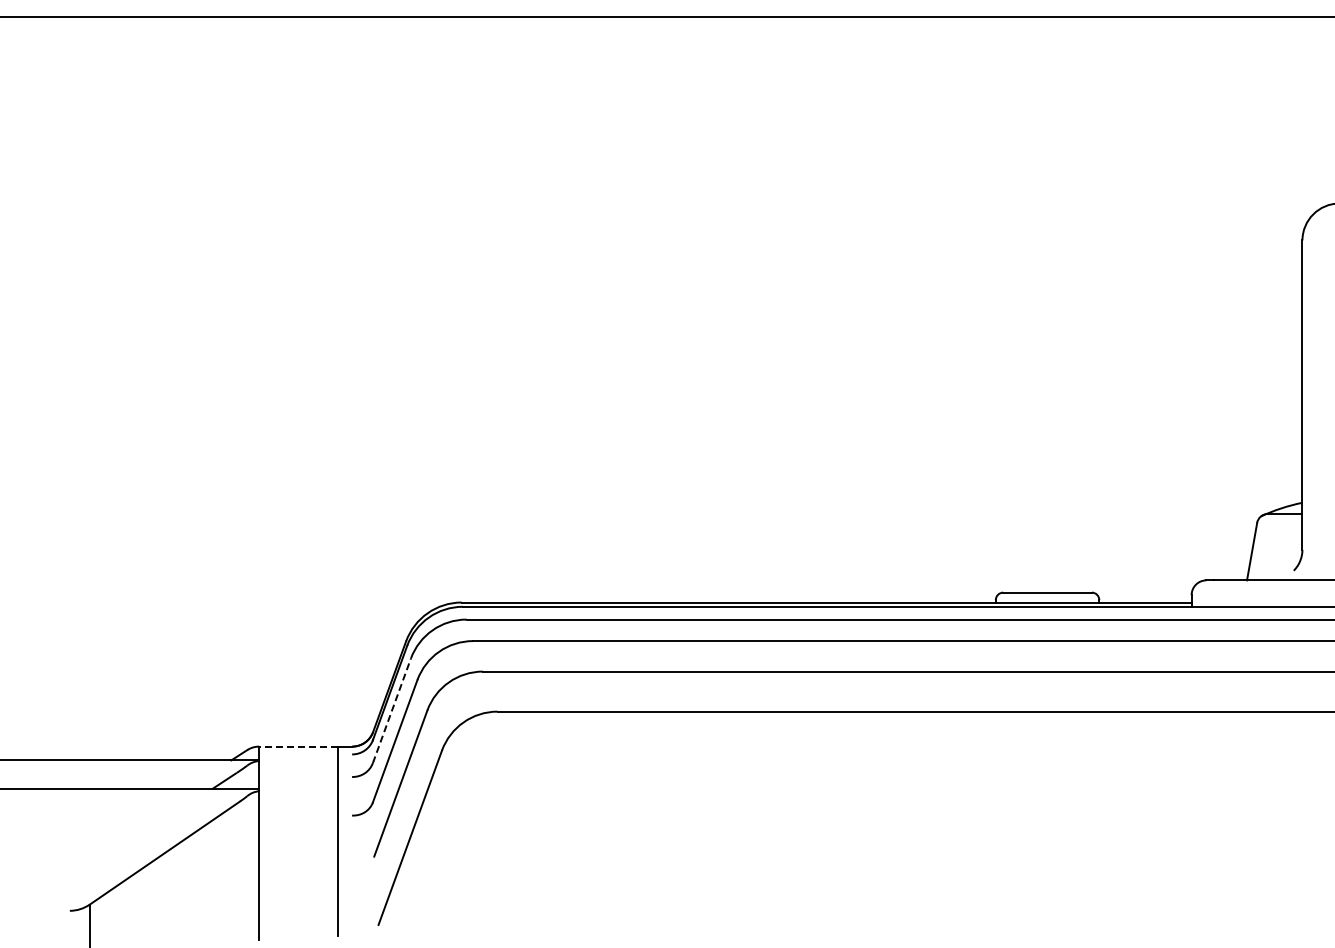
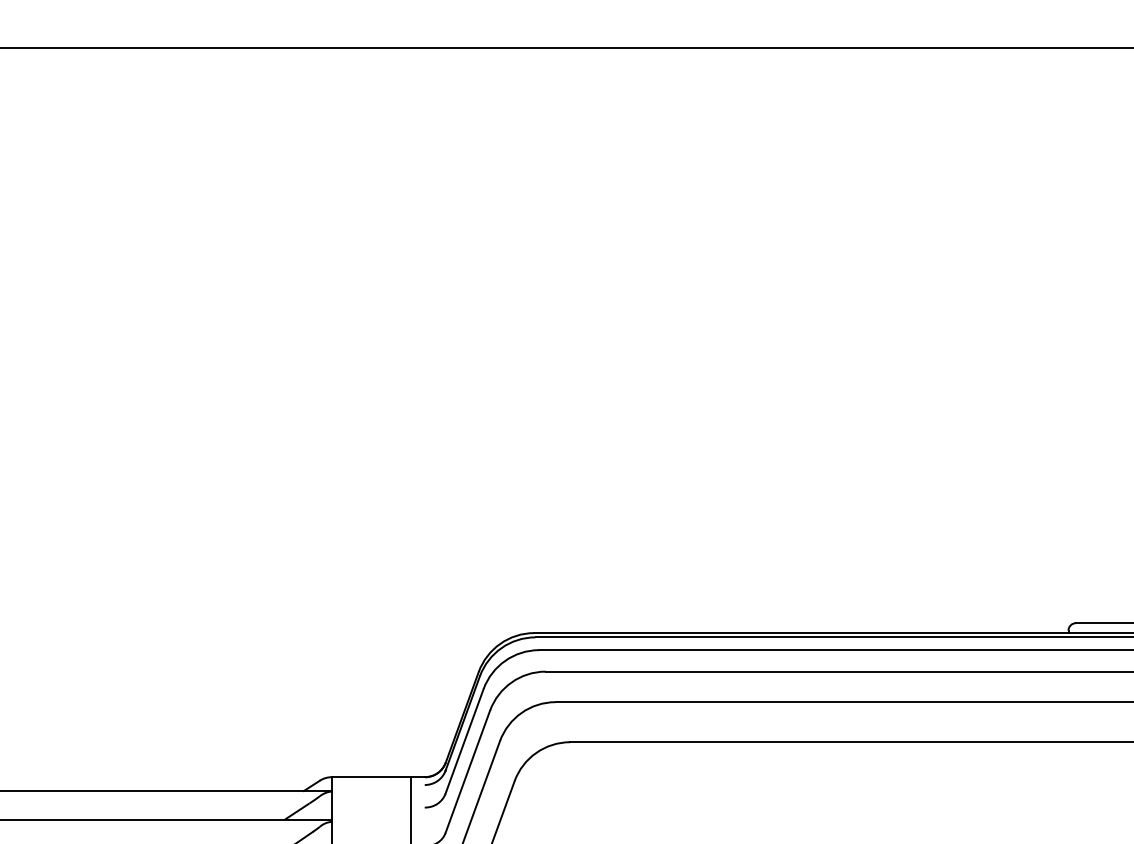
line: (391, 710) -> (464, 741), dashed -> solid
line: (298, 746) -> (371, 777), dashed -> solid

